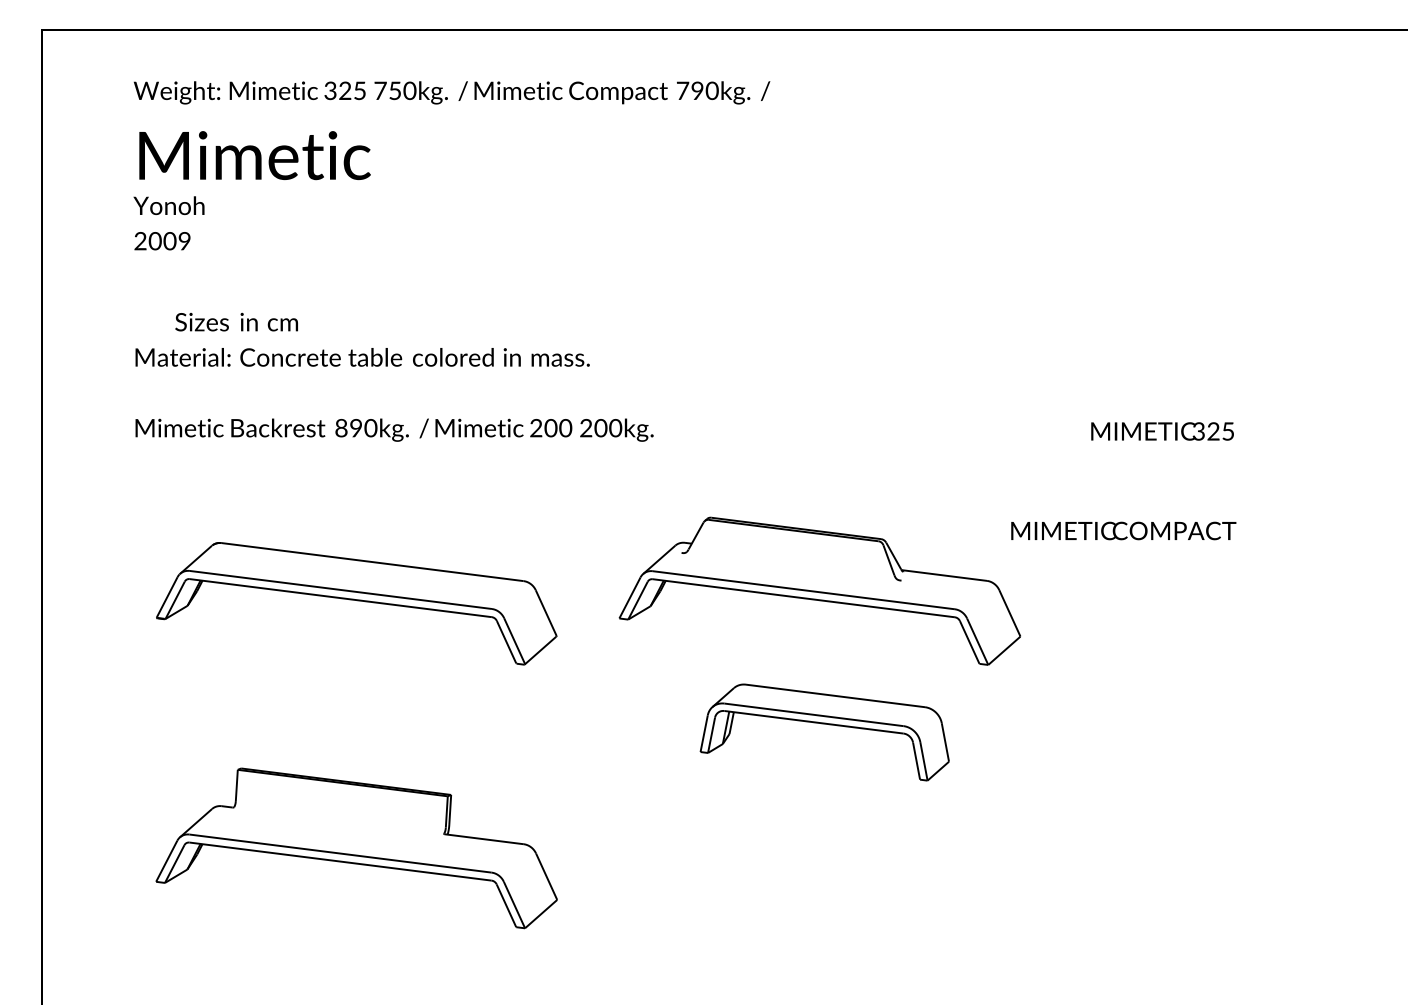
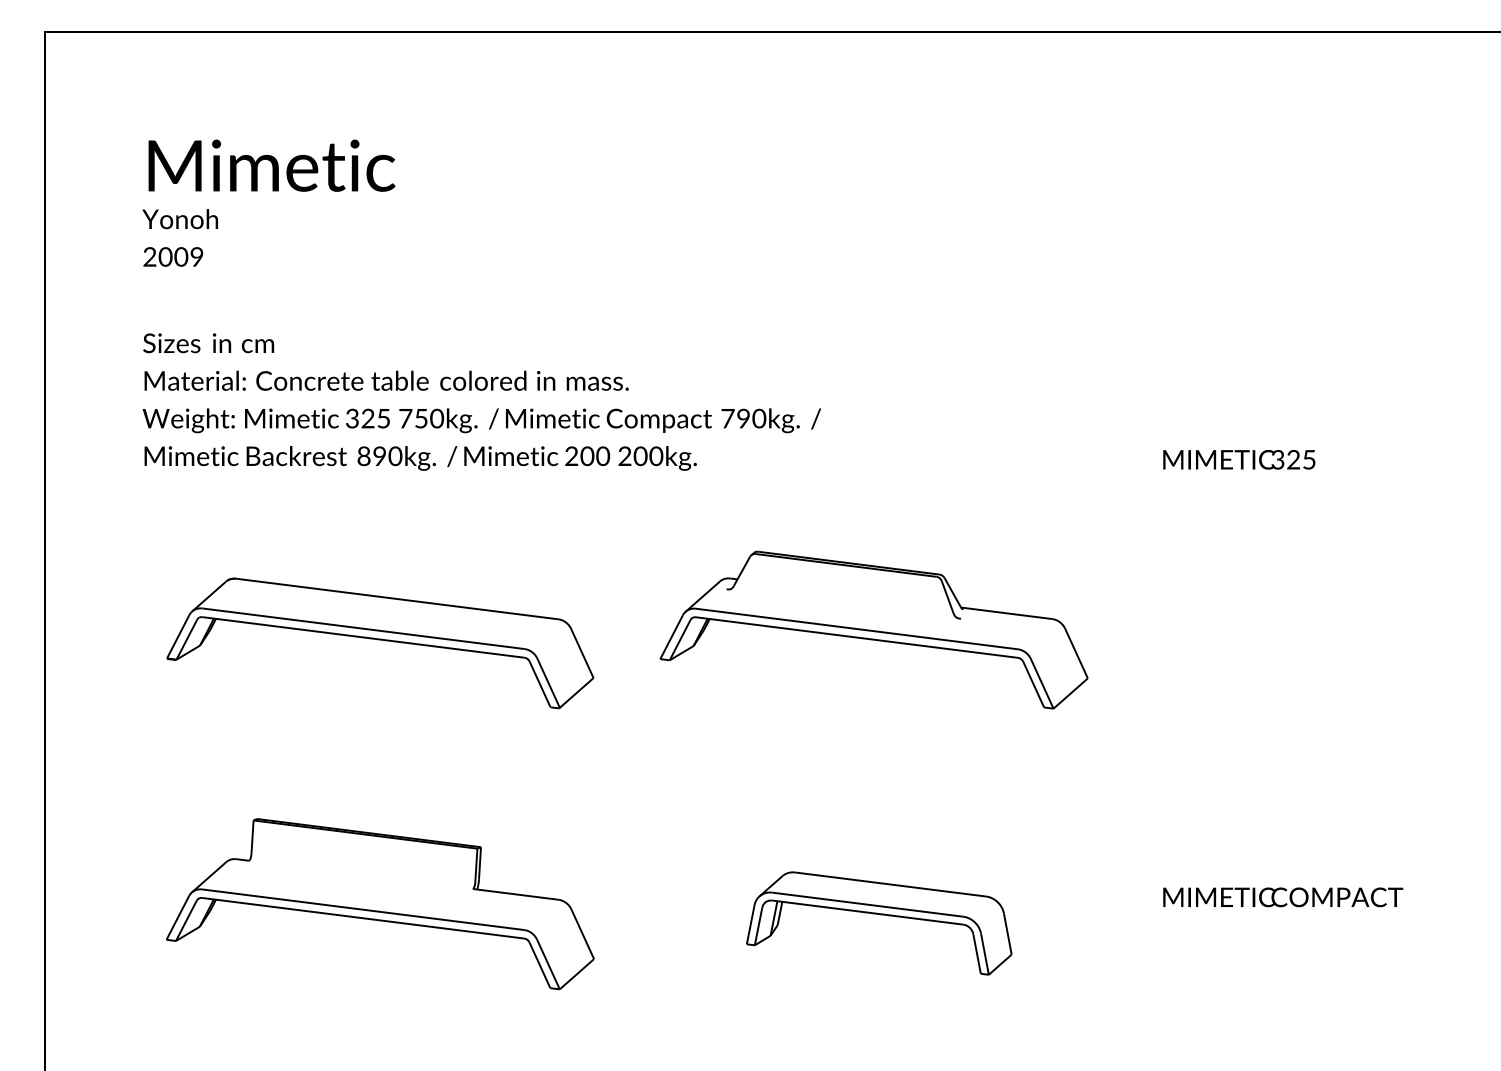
text: (451, 92) -> (481, 420), moved
text: (236, 321) -> (208, 342), moved
text: (1123, 530) -> (1282, 896), moved
part: (824, 724) -> (878, 914), moved

